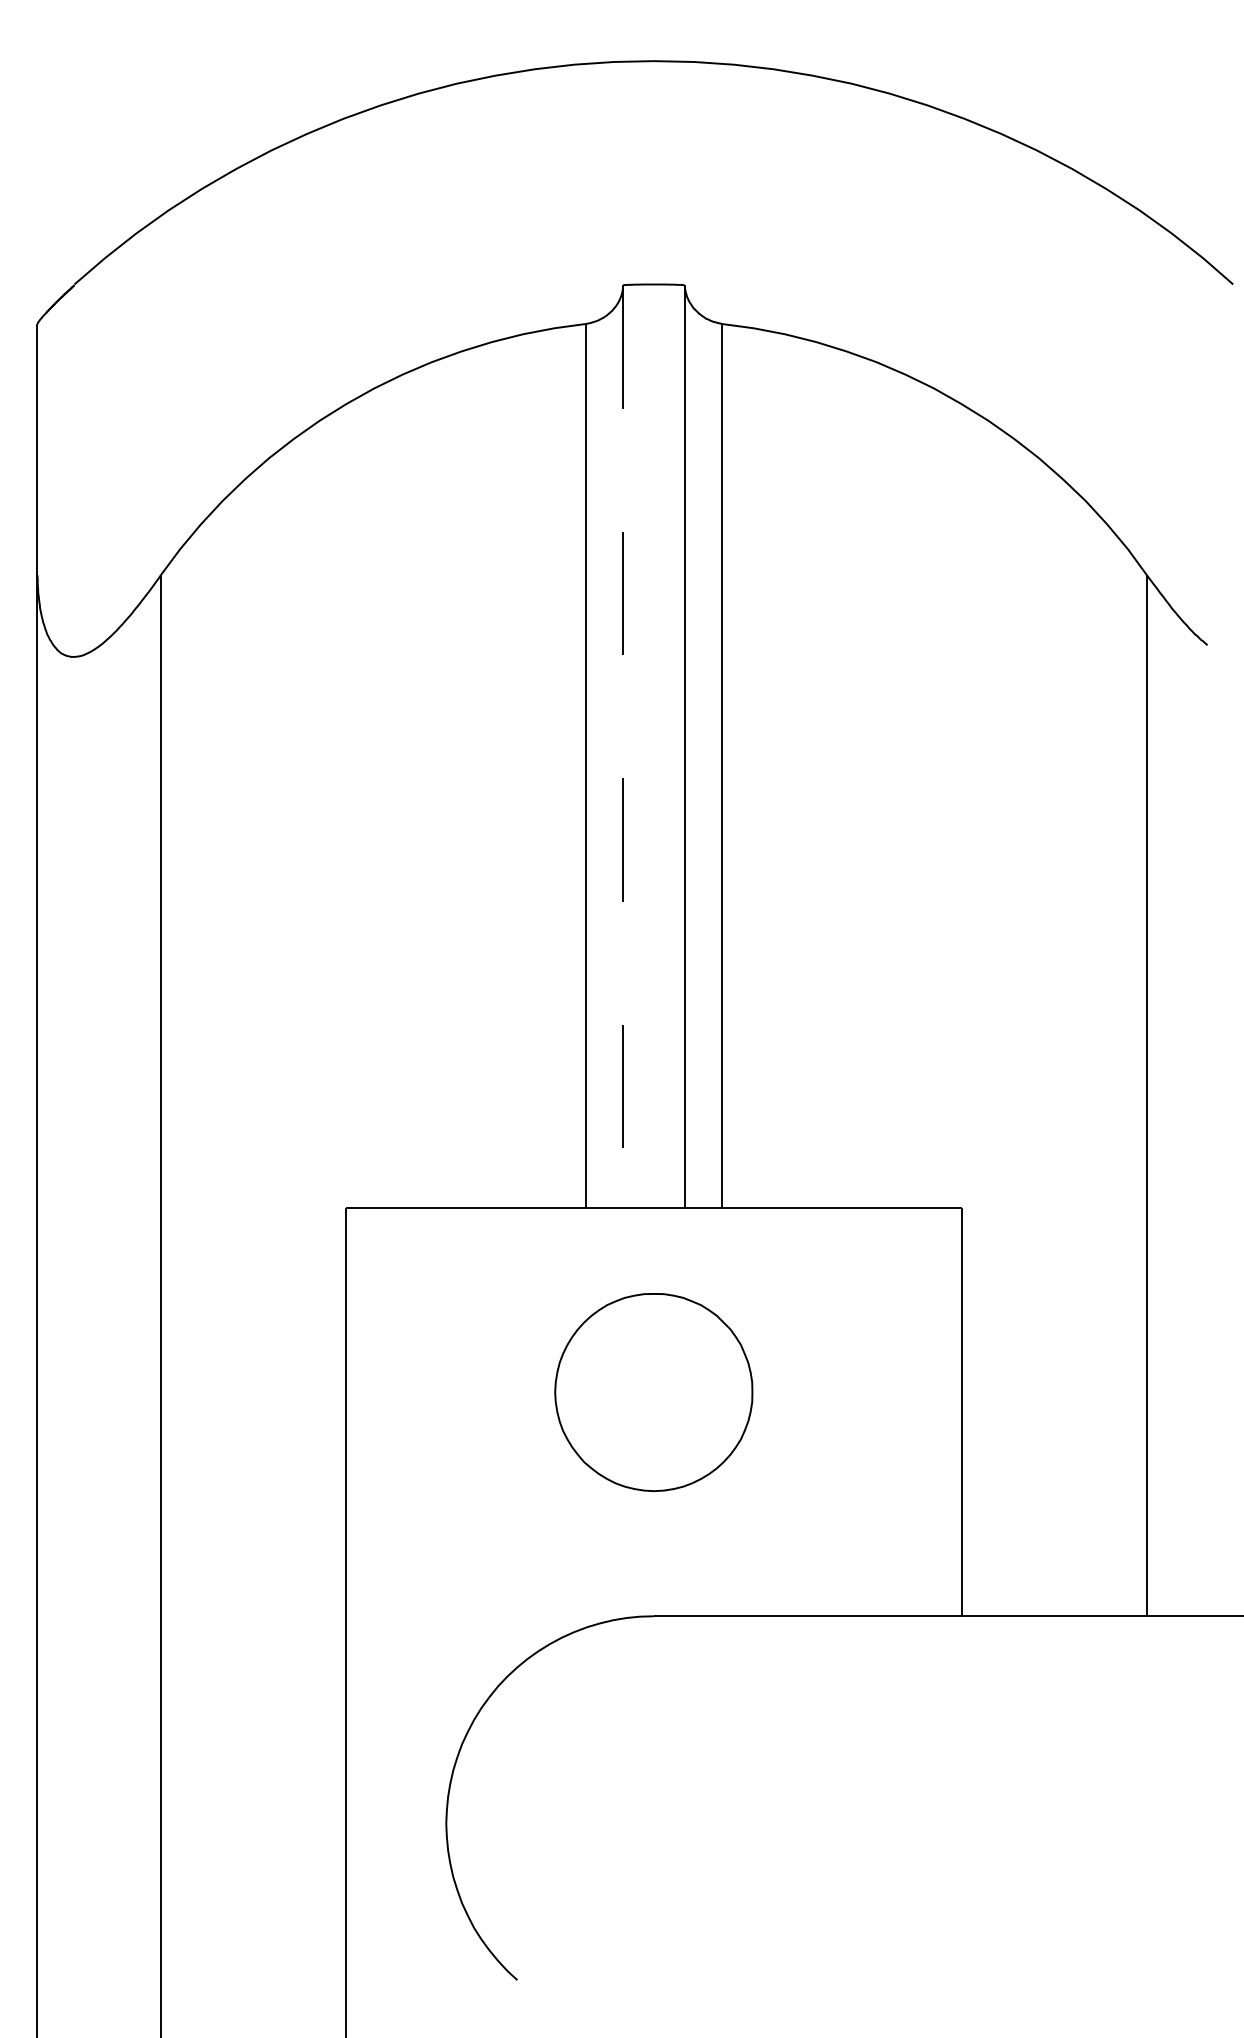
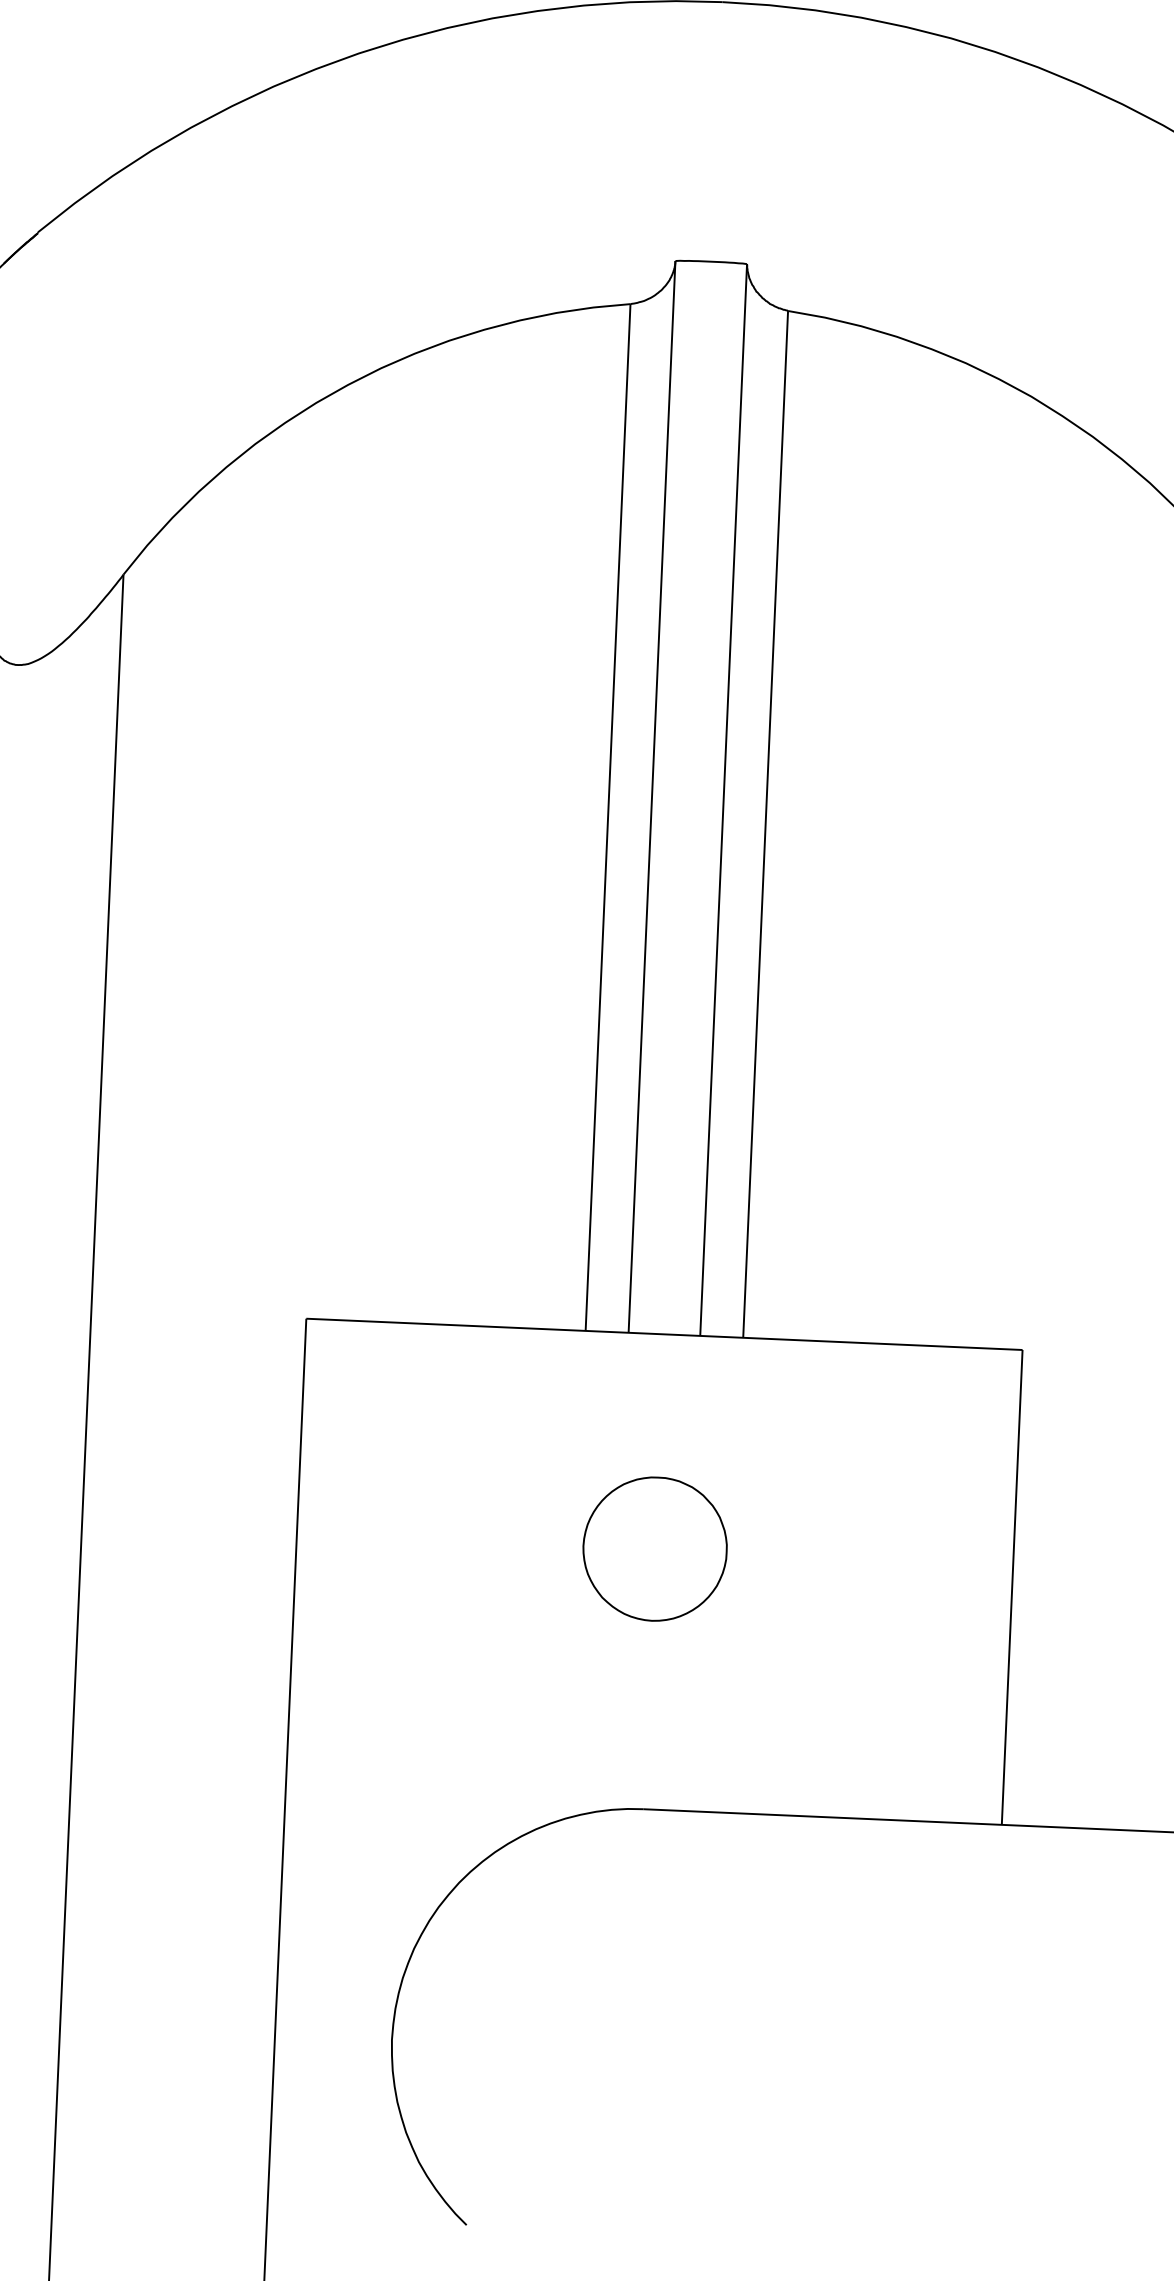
line: (623, 746) -> (652, 796), dashed -> solid
part: (653, 1392) -> (654, 1549), size x0.62

